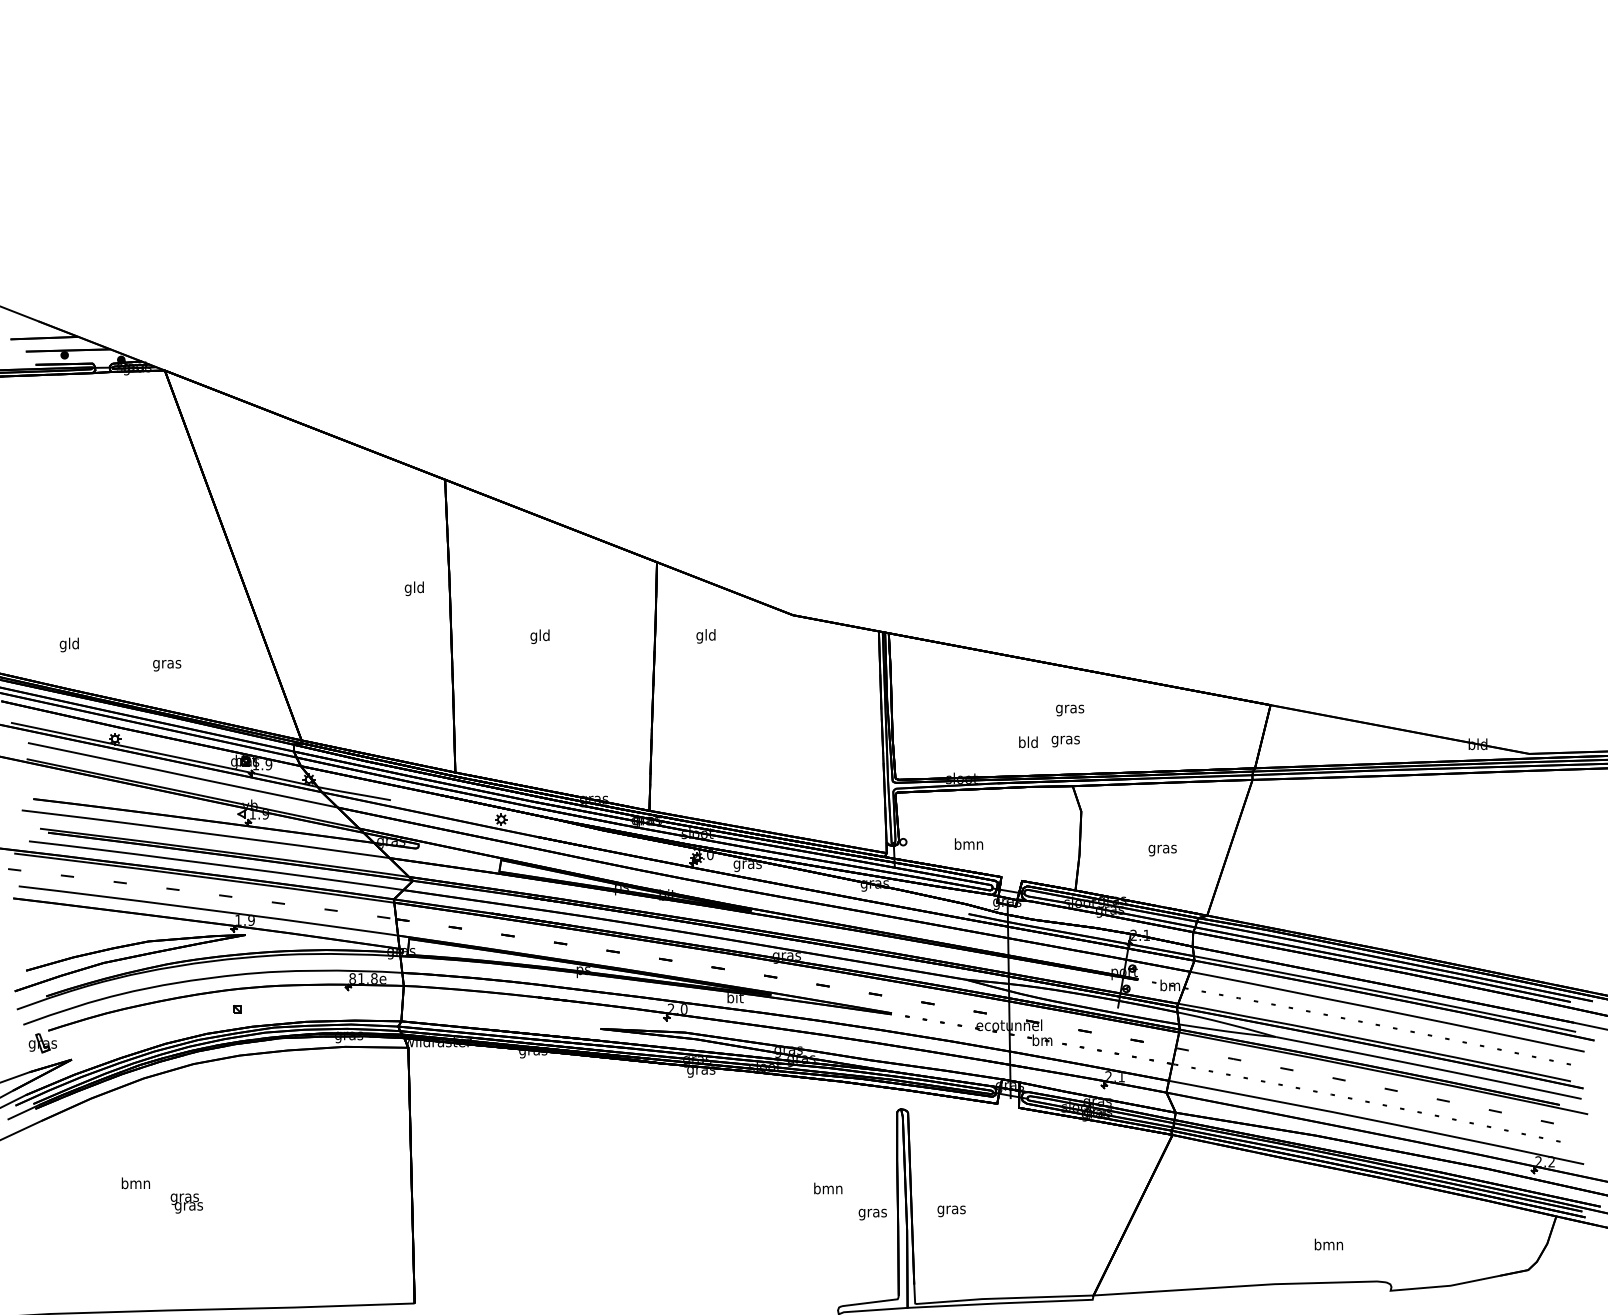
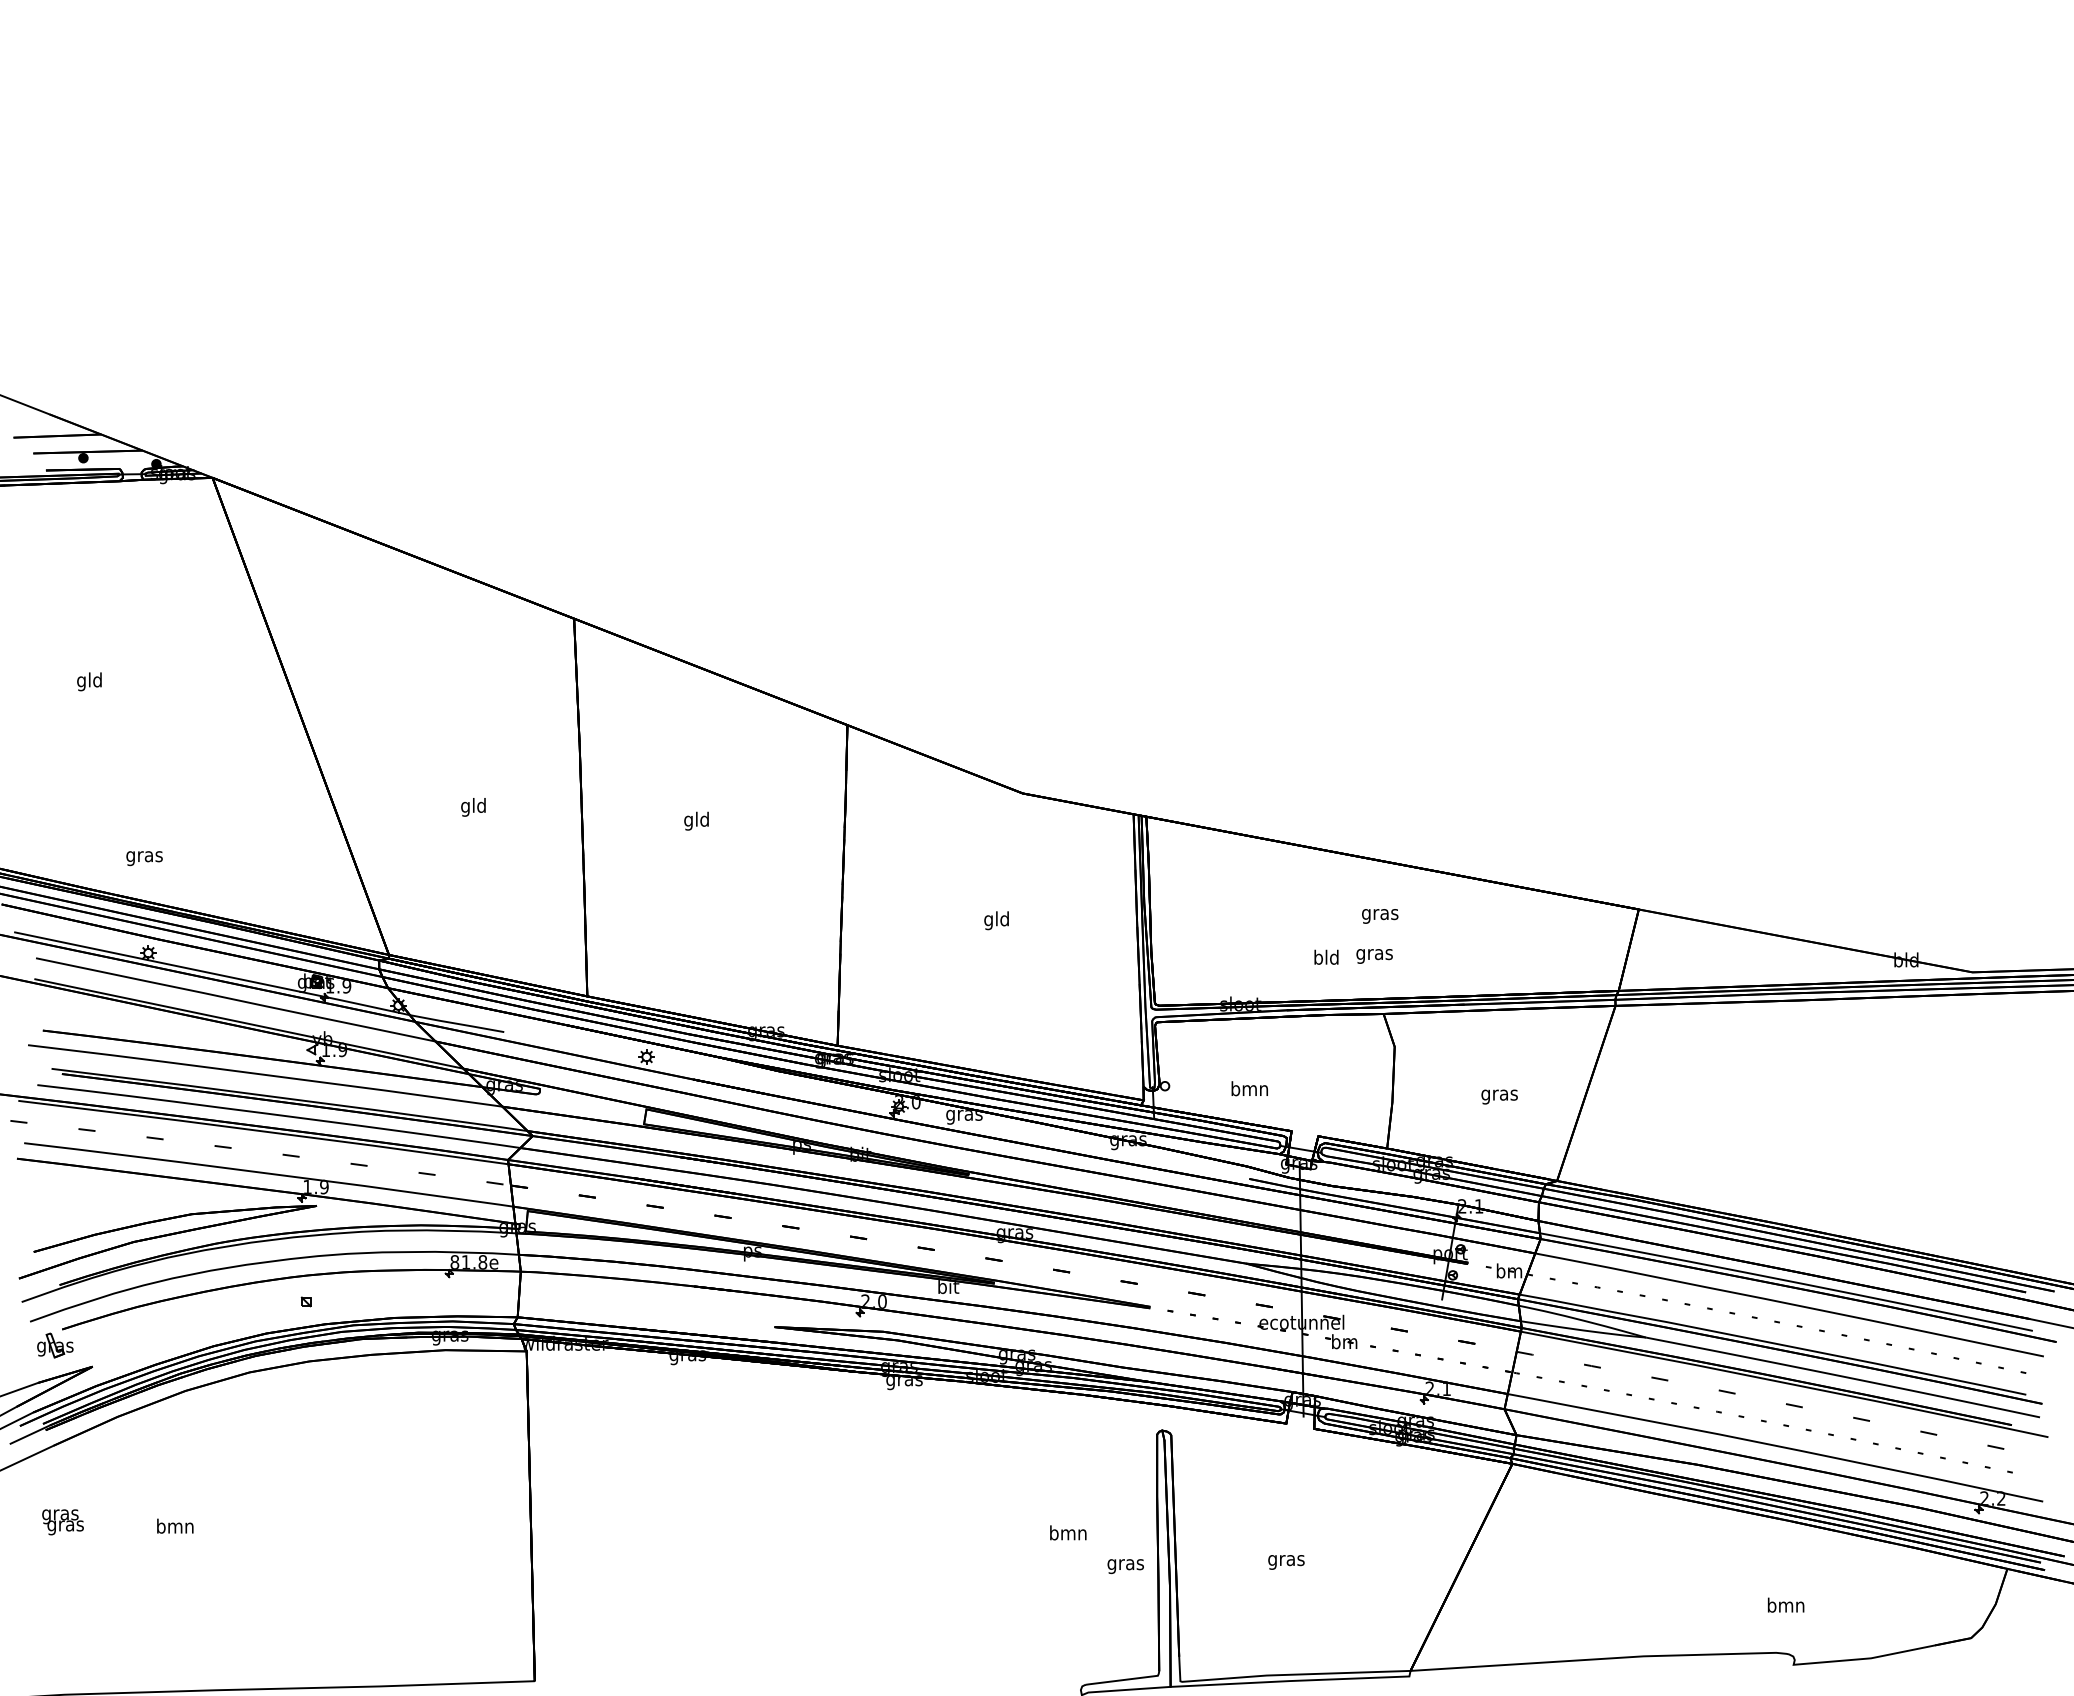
text: (414, 588) -> (473, 807), moved
text: (705, 636) -> (996, 920), moved
text: (69, 644) -> (89, 681), moved
text: (167, 665) -> (144, 858), moved
text: (186, 1203) -> (62, 1522), moved
text: (951, 1211) -> (1286, 1562), moved
text: (1329, 1244) -> (1786, 1604), moved

